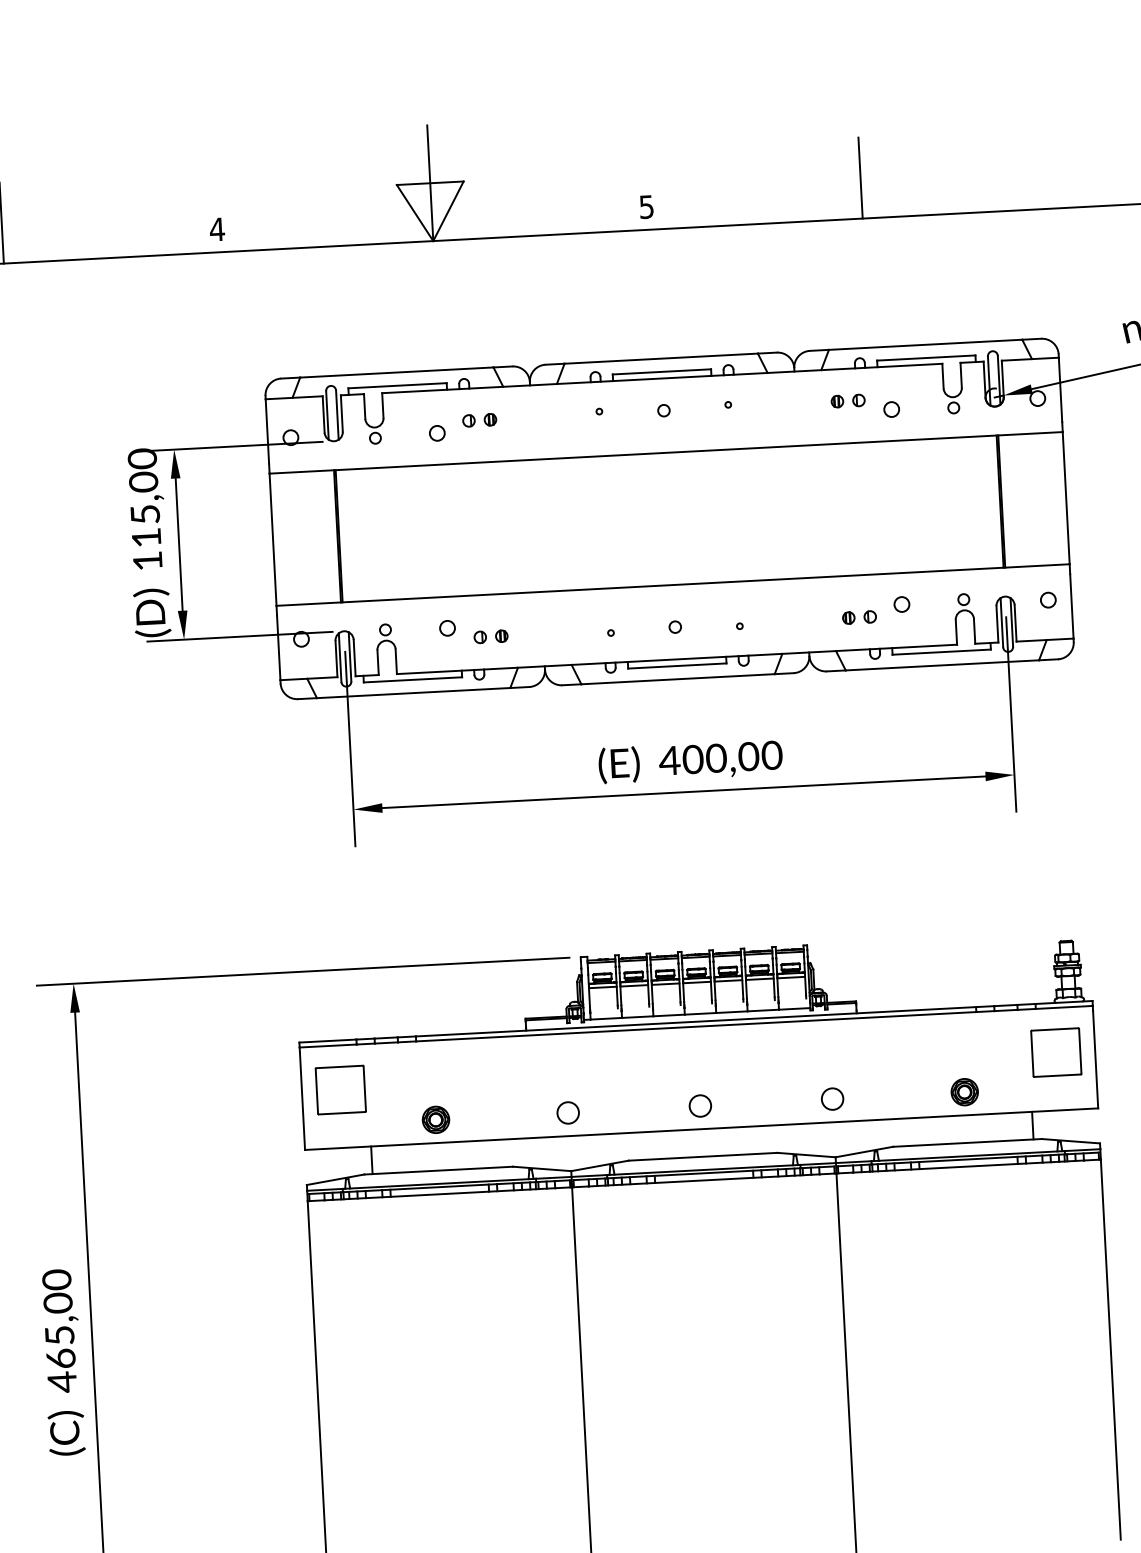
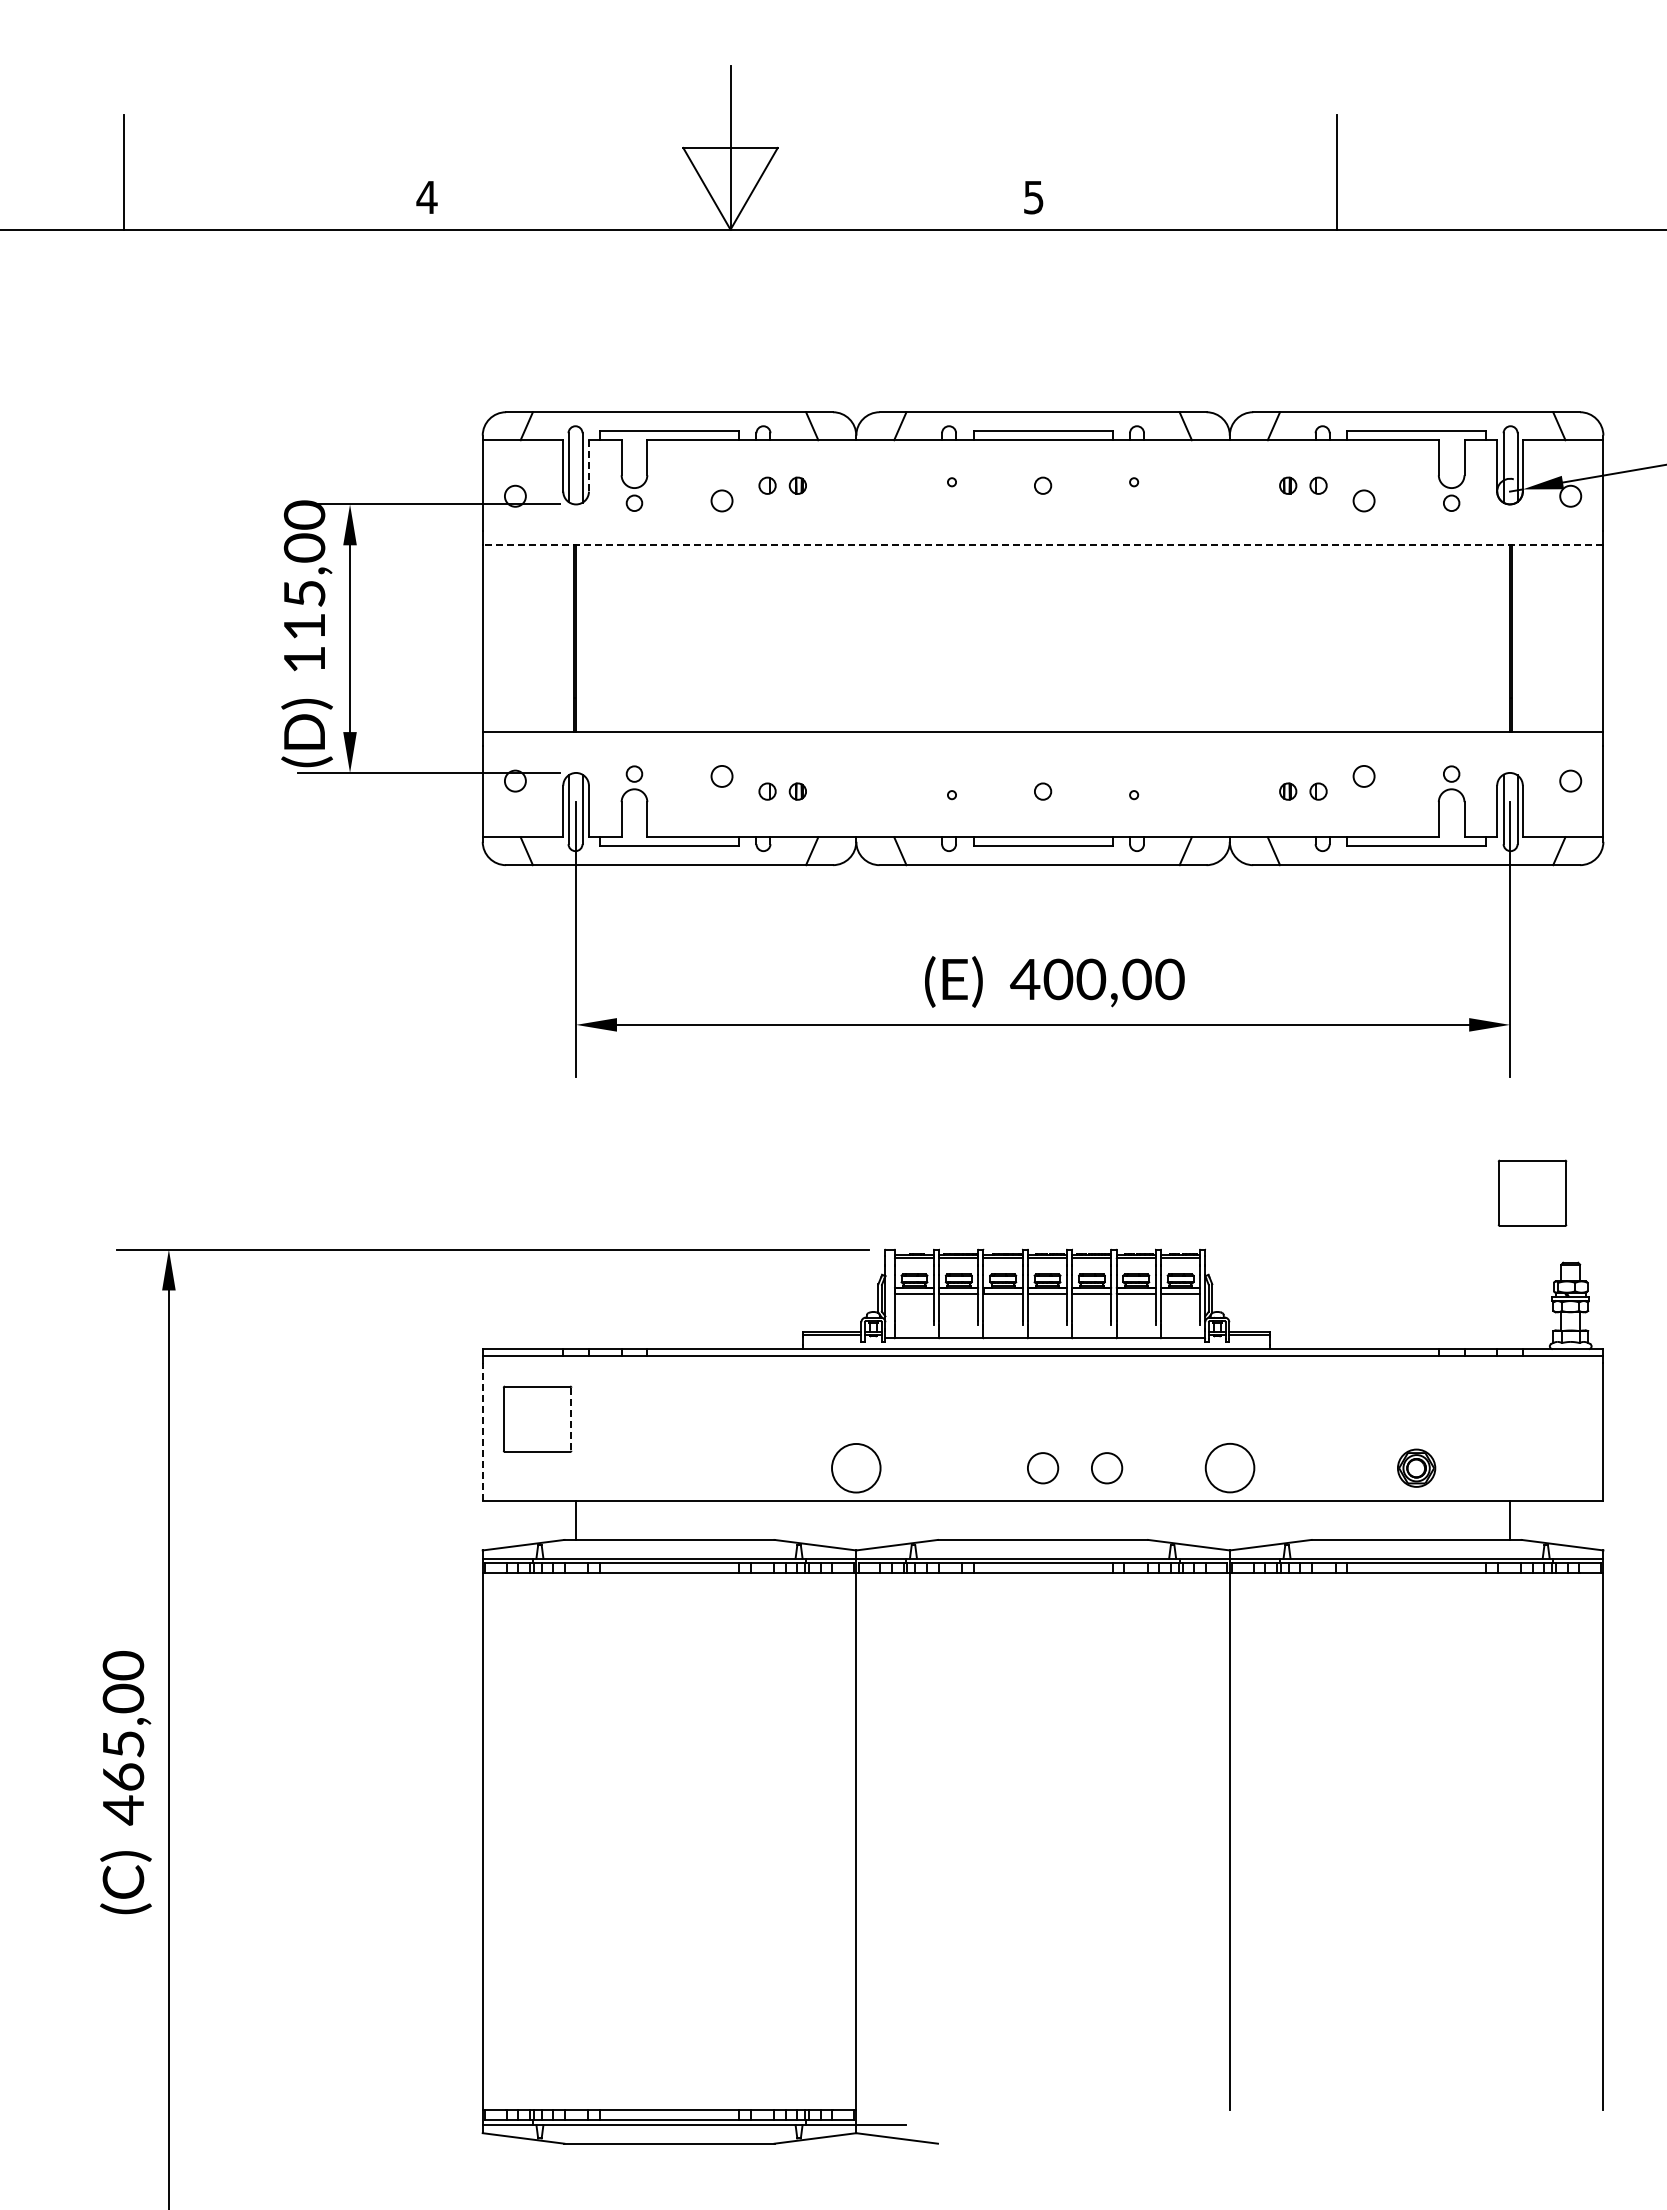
line: (341, 413) -> (588, 465), solid -> dashed
line: (665, 453) -> (1042, 545), solid -> dashed
part: (1056, 1052) -> (1532, 1192), moved
line: (364, 1089) -> (571, 1419), solid -> dashed
circle: (832, 1099) -> (1229, 1468), size x1.6
line: (302, 1101) -> (482, 1432), solid -> dashed
circle: (746, 1103) -> (1107, 1468), added
circle: (568, 1113) -> (856, 1468), size x1.6
part: (435, 1119) -> (669, 1467), removed

